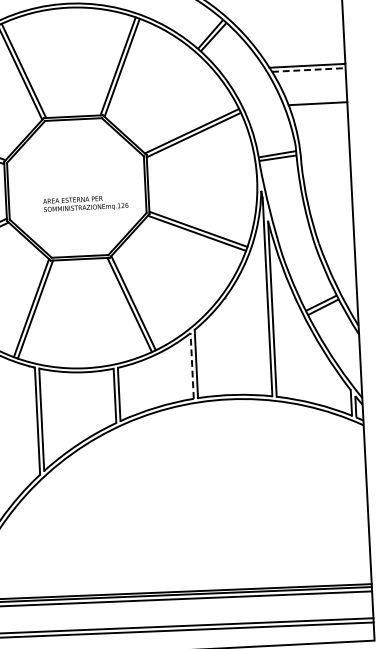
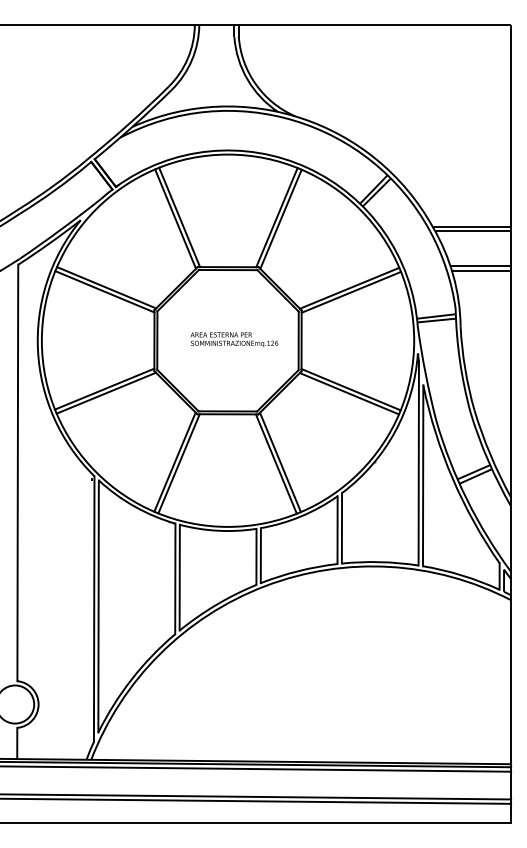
line: (309, 70) -> (473, 231), dashed -> solid
line: (318, 107) -> (481, 270), added
text: (85, 203) -> (234, 339), moved
line: (192, 366) -> (337, 530), dashed -> solid

